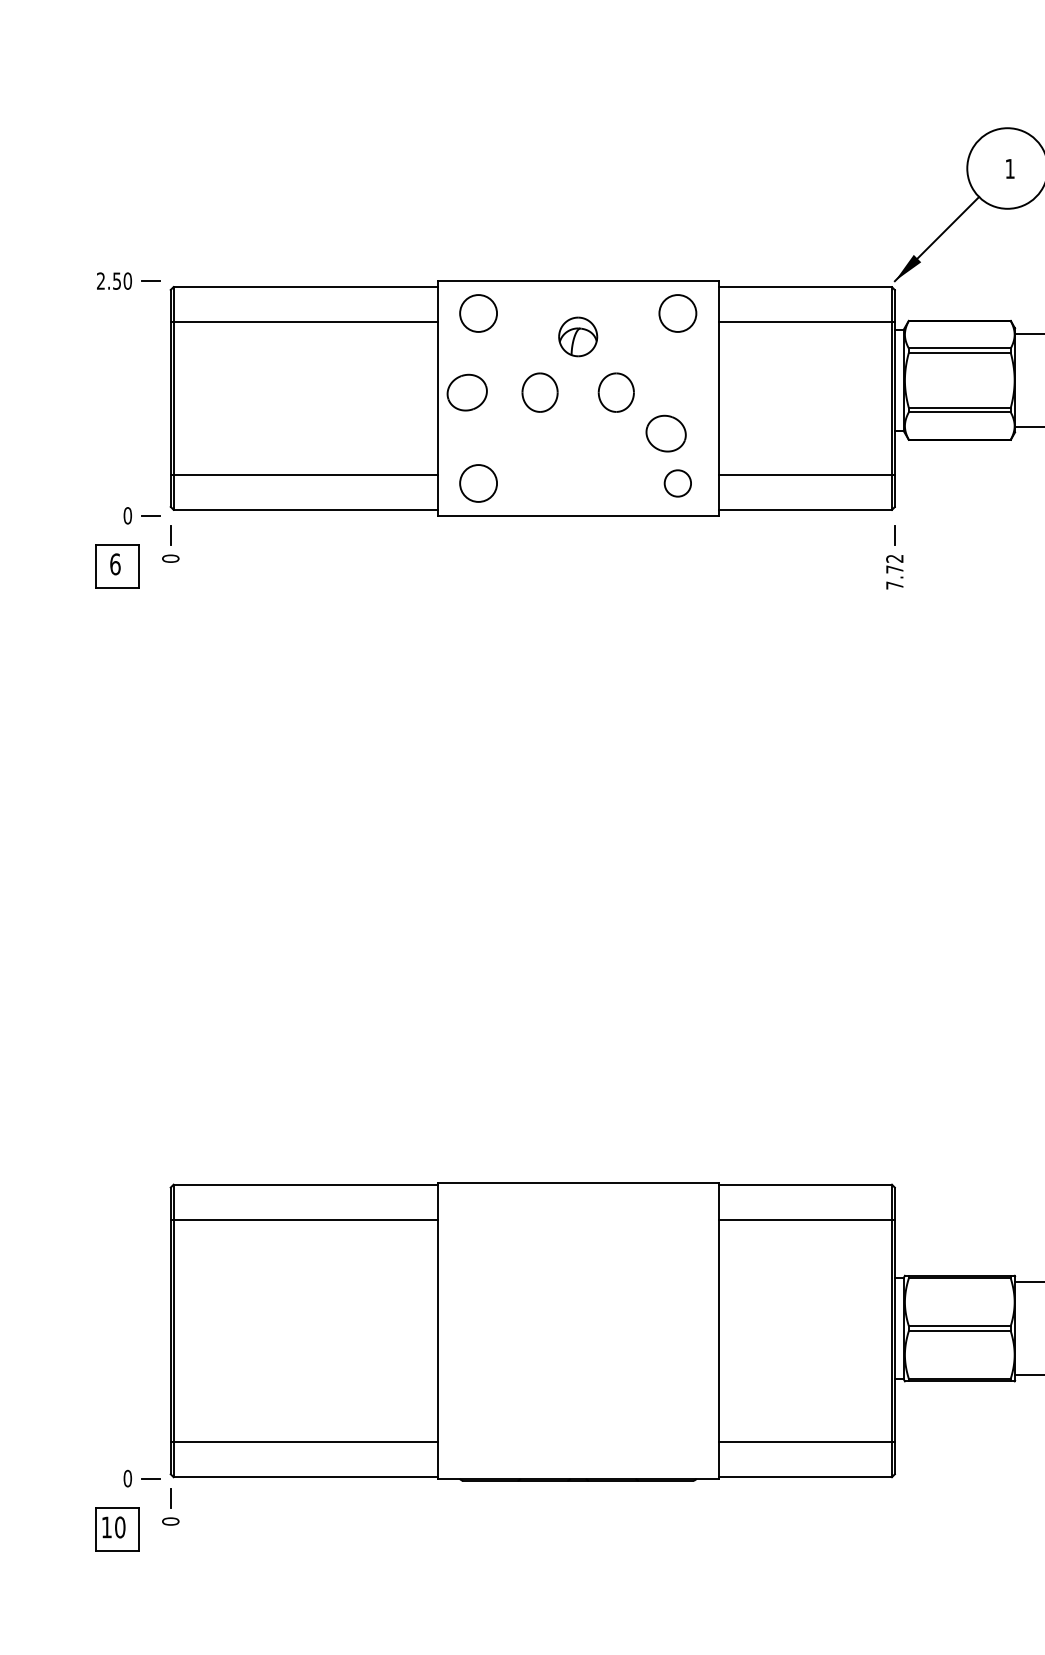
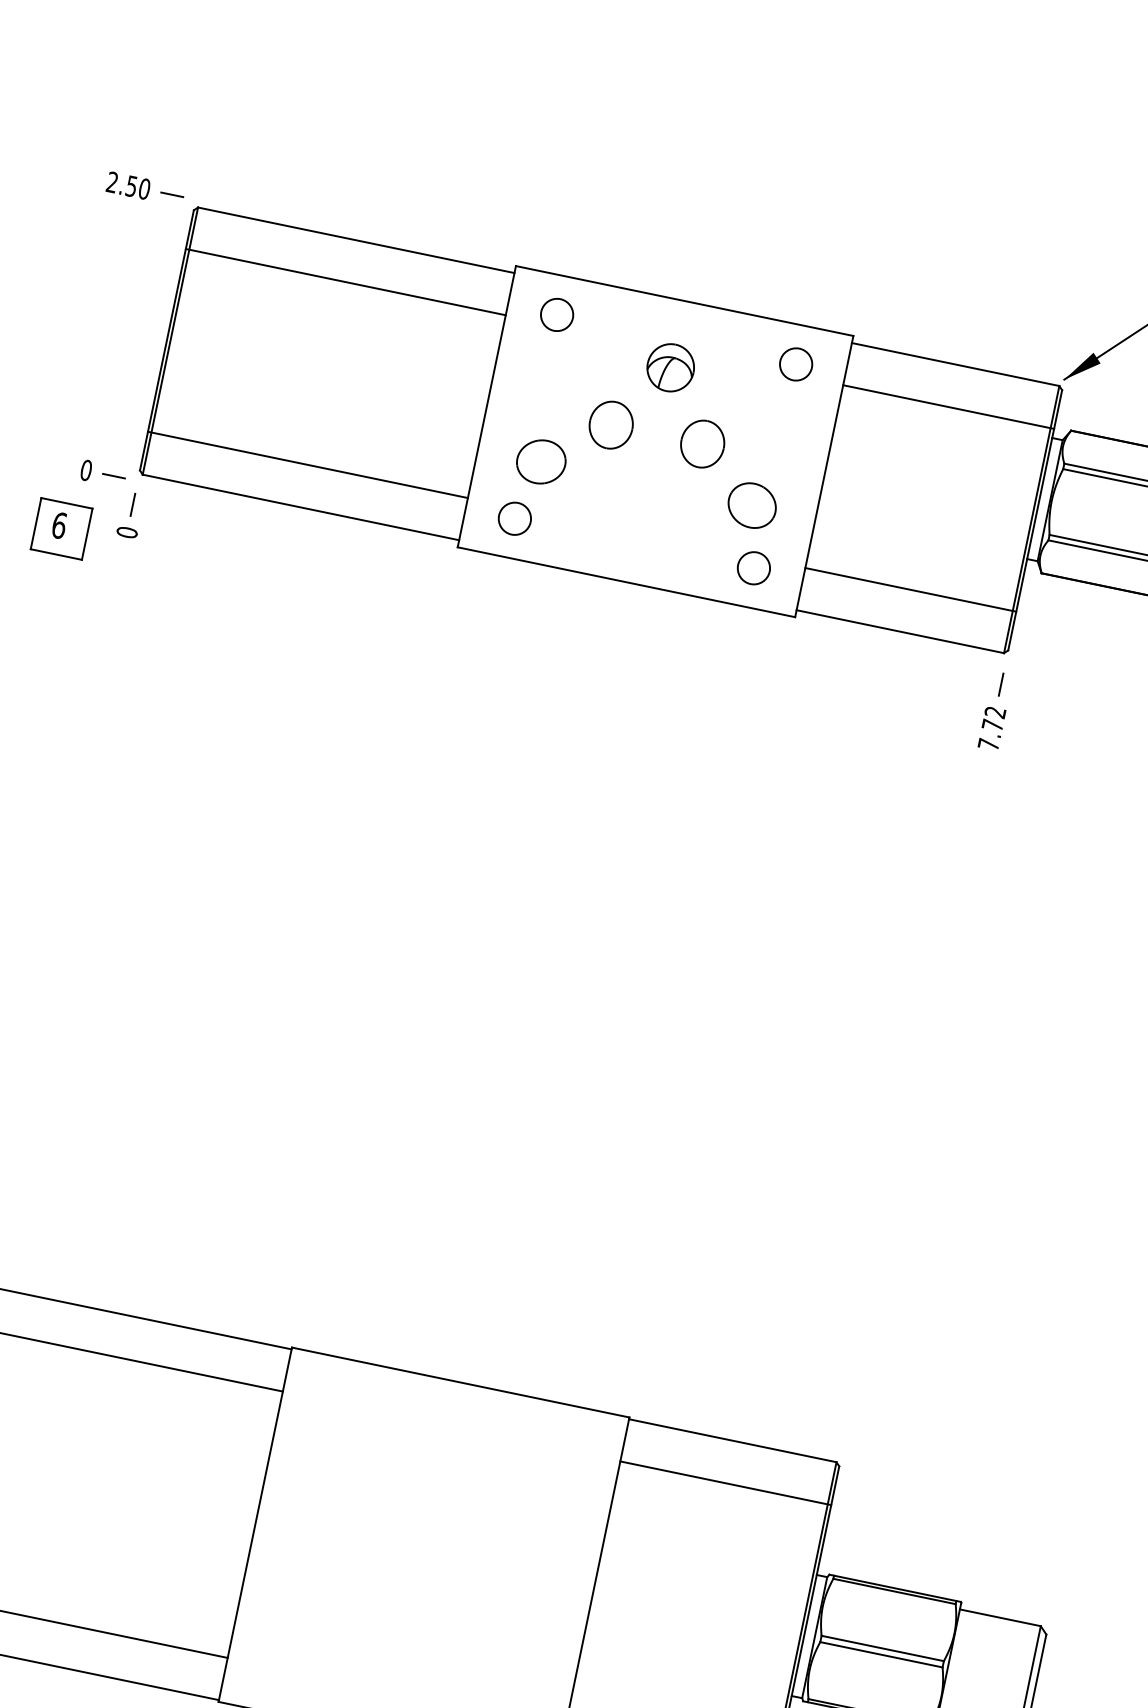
circle: (478, 313) -> (557, 314), size x0.71
circle: (677, 313) -> (795, 364), size x0.71
part: (466, 392) -> (540, 461), moved
circle: (478, 483) -> (514, 518), size x0.71

